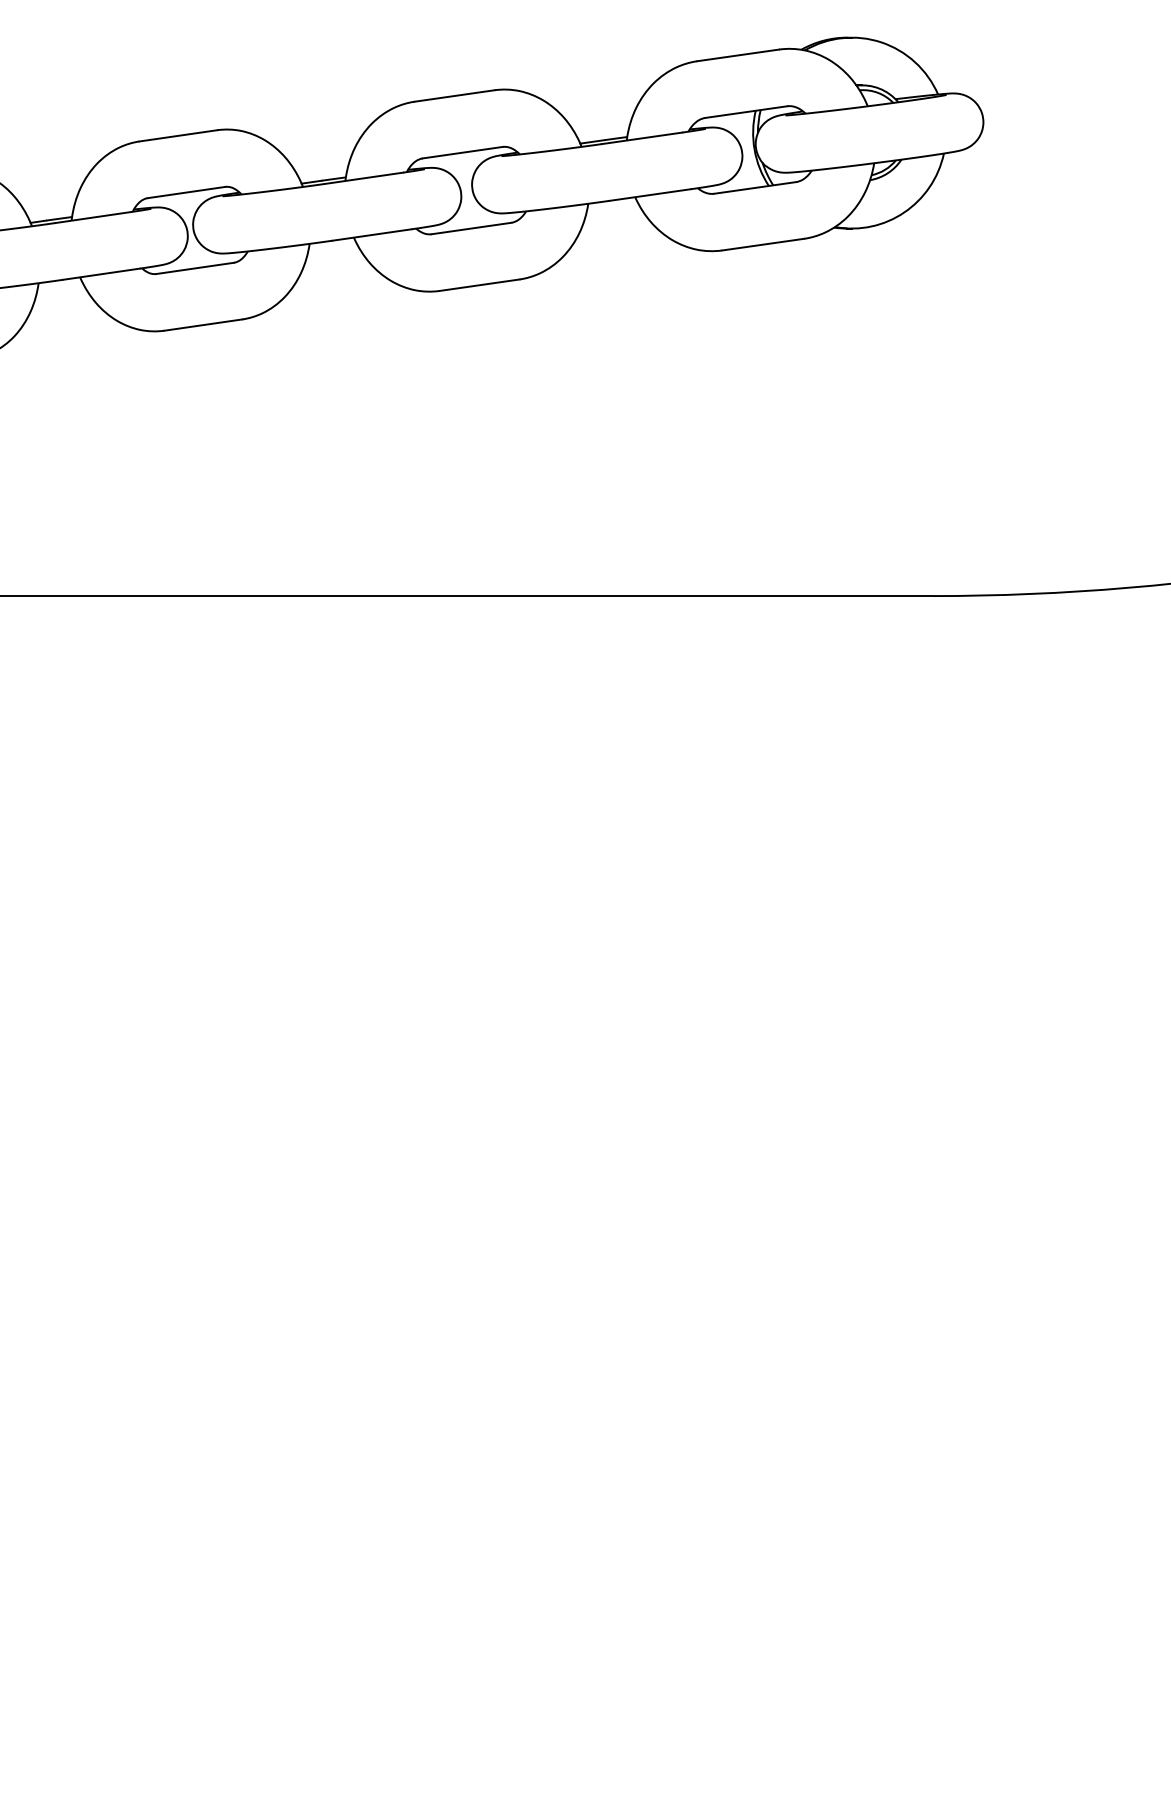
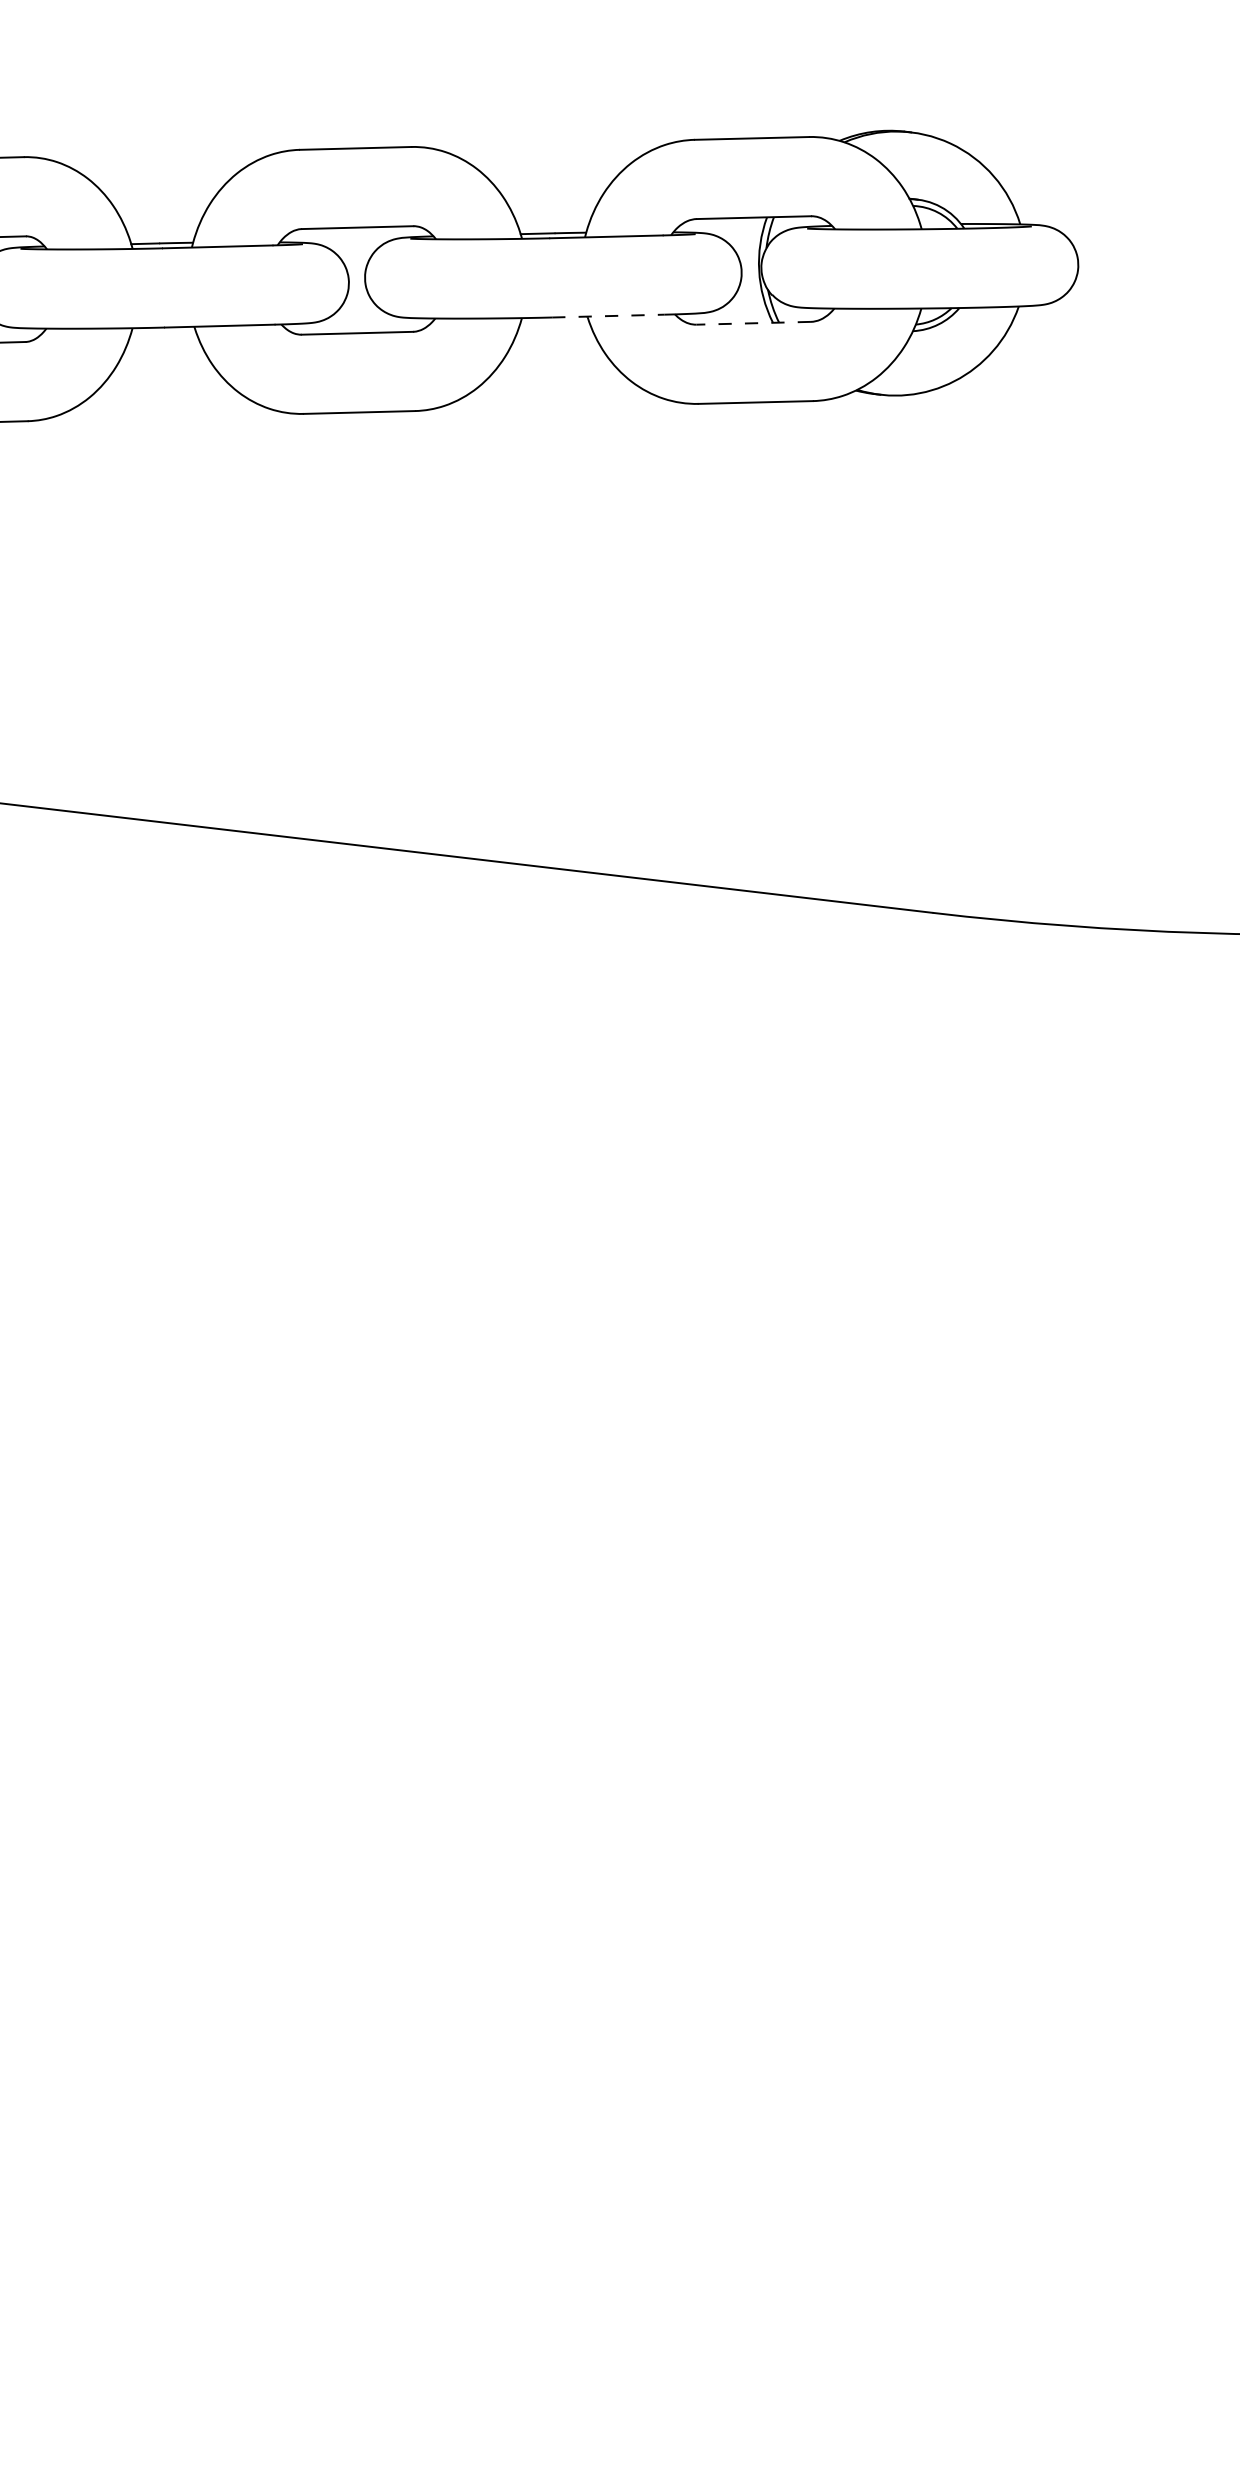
line: (754, 188) -> (752, 323), solid -> dashed
line: (650, 195) -> (608, 316), solid -> dashed

